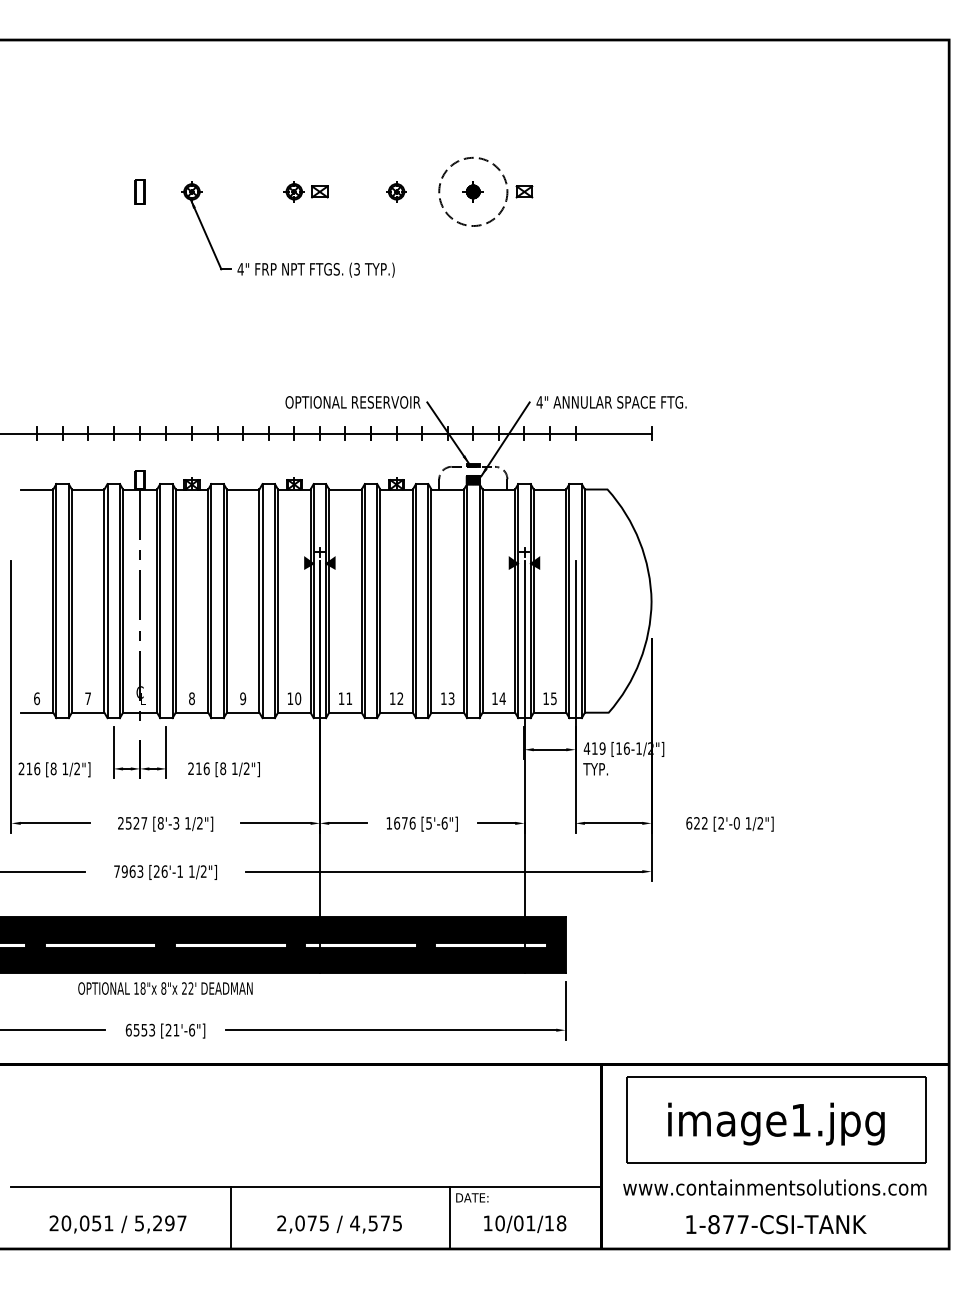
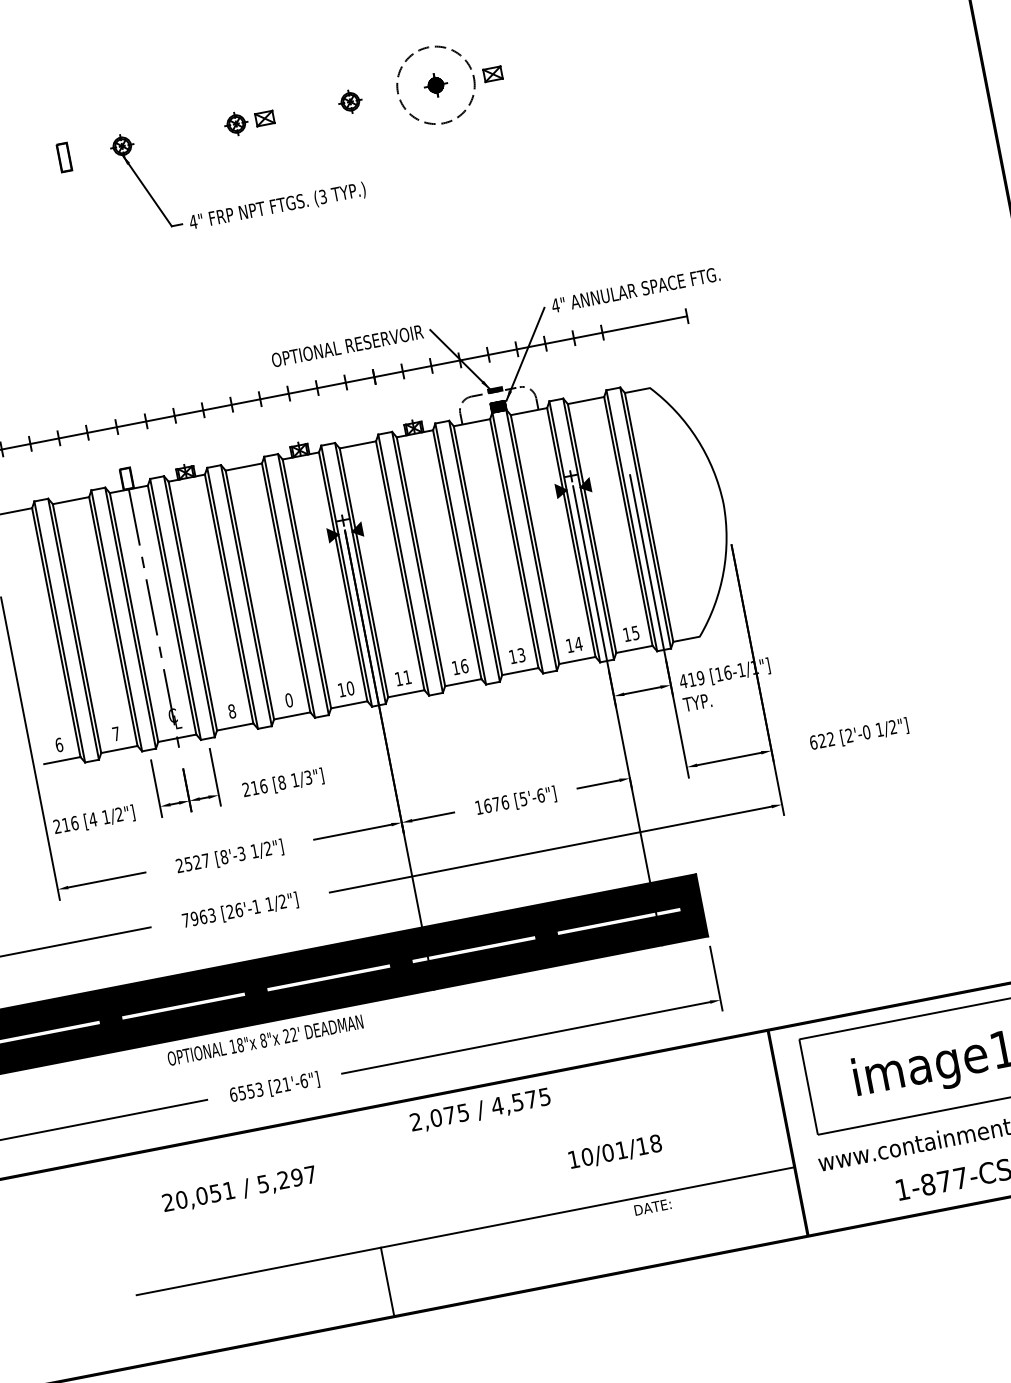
text: (242, 698) -> (288, 700), 9 -> 0
text: (400, 698) -> (464, 665), 12 -> 16
text: (650, 748) -> (754, 667), [16-1/2"] -> [16-1/1"]
text: (53, 768) -> (92, 819), [8 -> [4
text: (246, 769) -> (308, 778), 1/2"] -> 1/3"]
line: (449, 1217) -> (631, 1234), removed
text: (525, 1223) -> (615, 1151), moved
text: (117, 1224) -> (238, 1190), moved
text: (339, 1224) -> (480, 1110), moved

